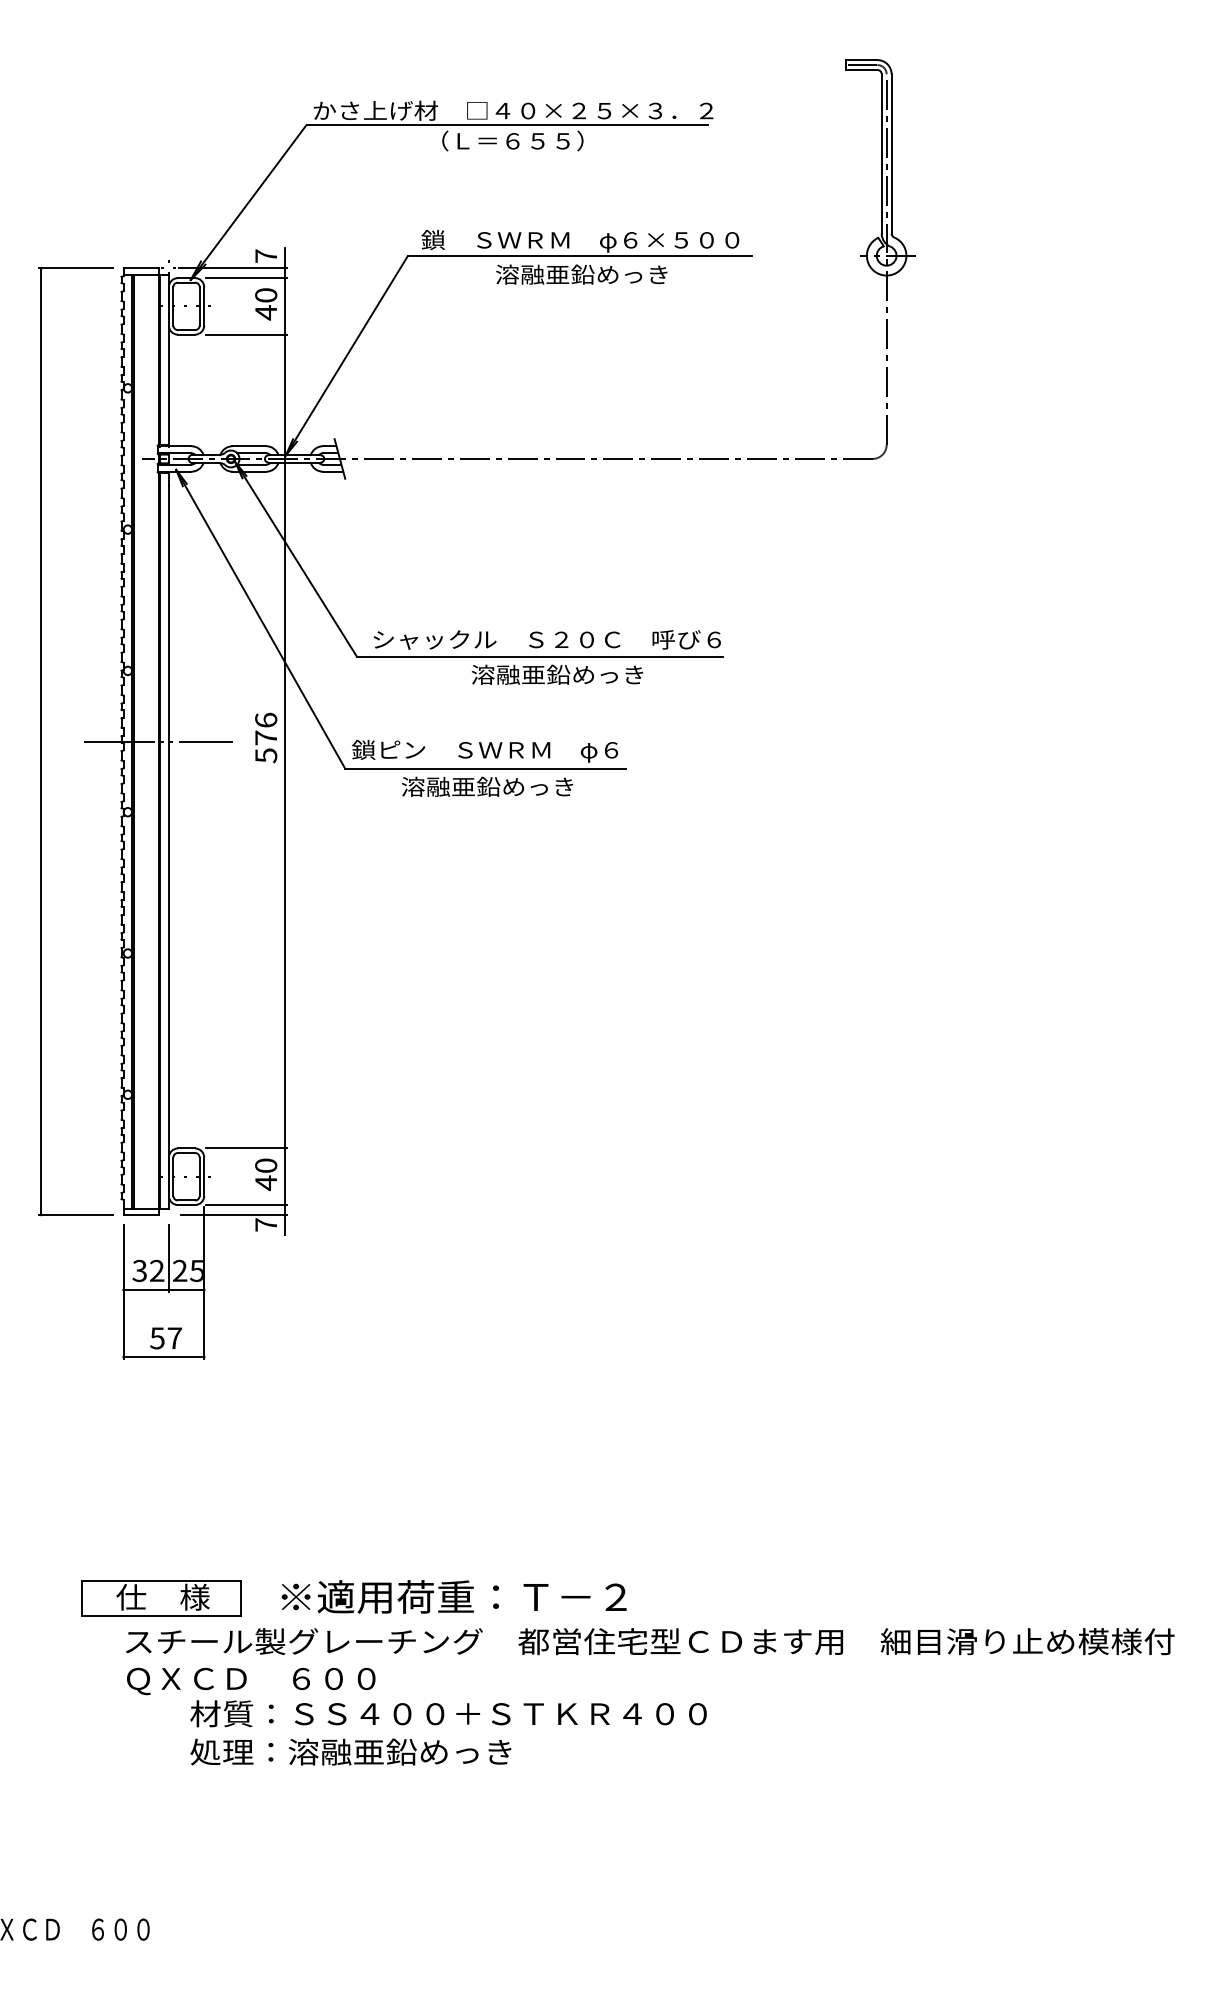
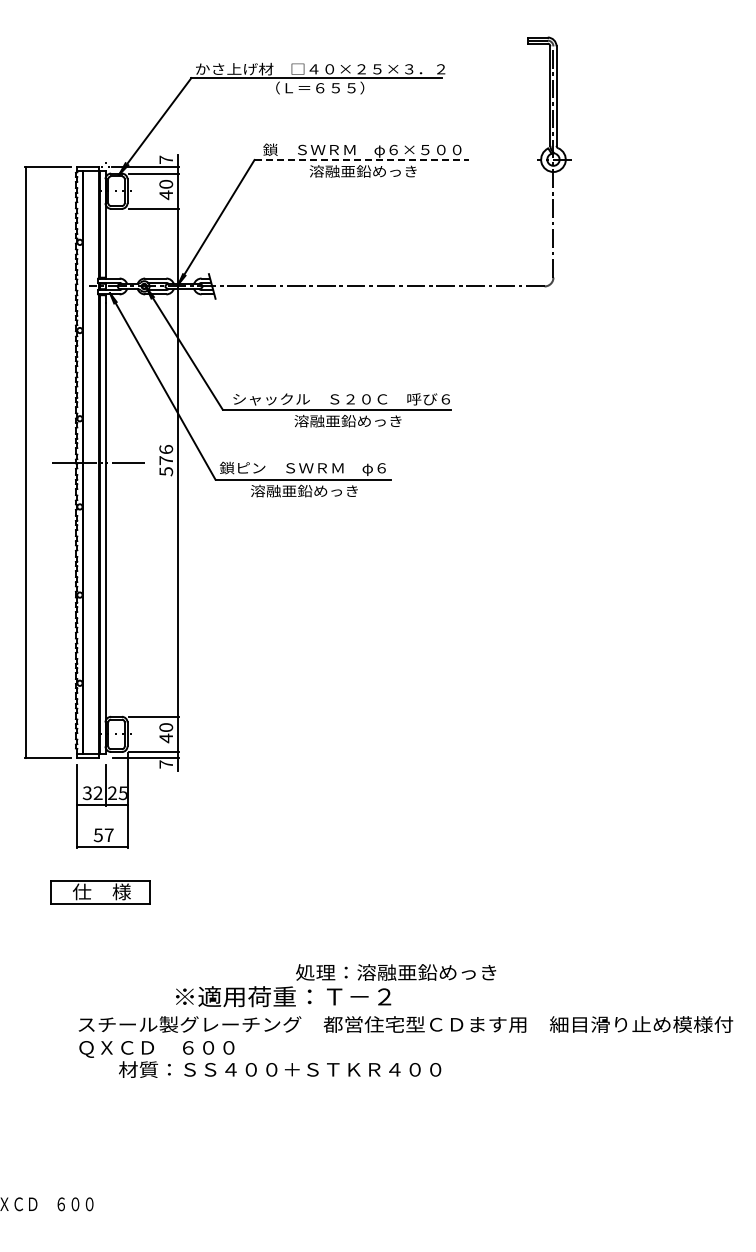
line: (580, 257) -> (362, 160), solid -> dashed
part: (160, 1598) -> (100, 892), moved
text: (351, 1752) -> (396, 972), moved

